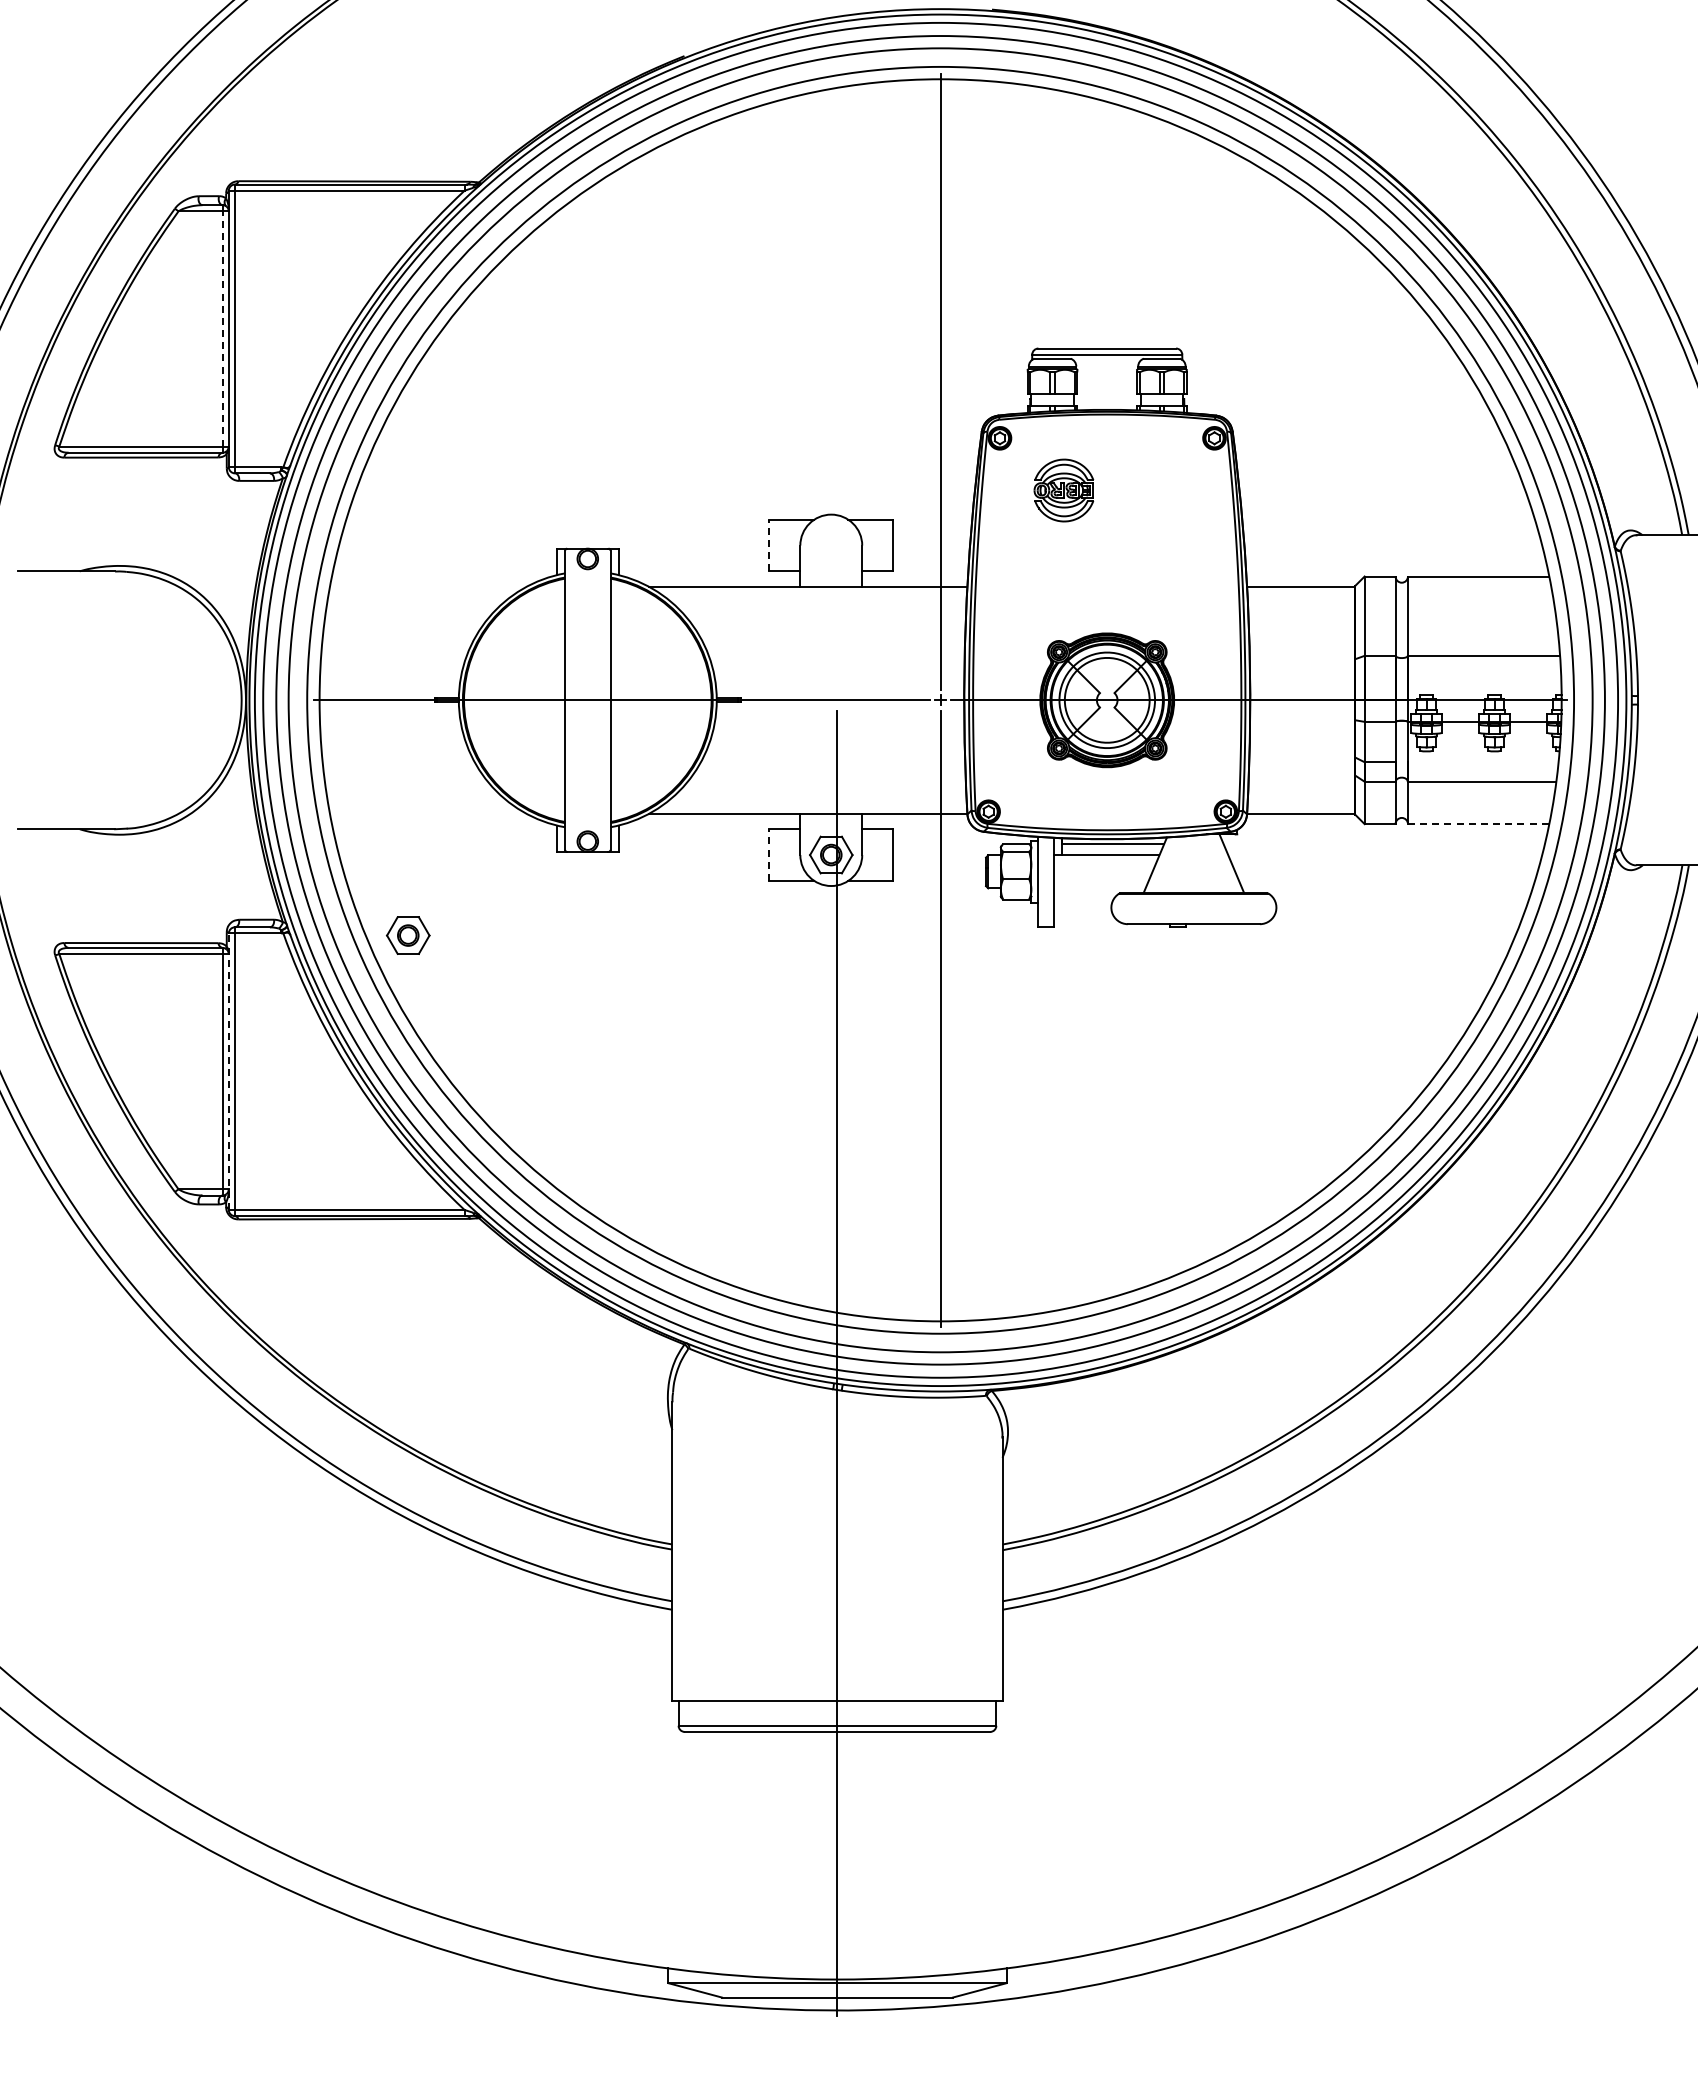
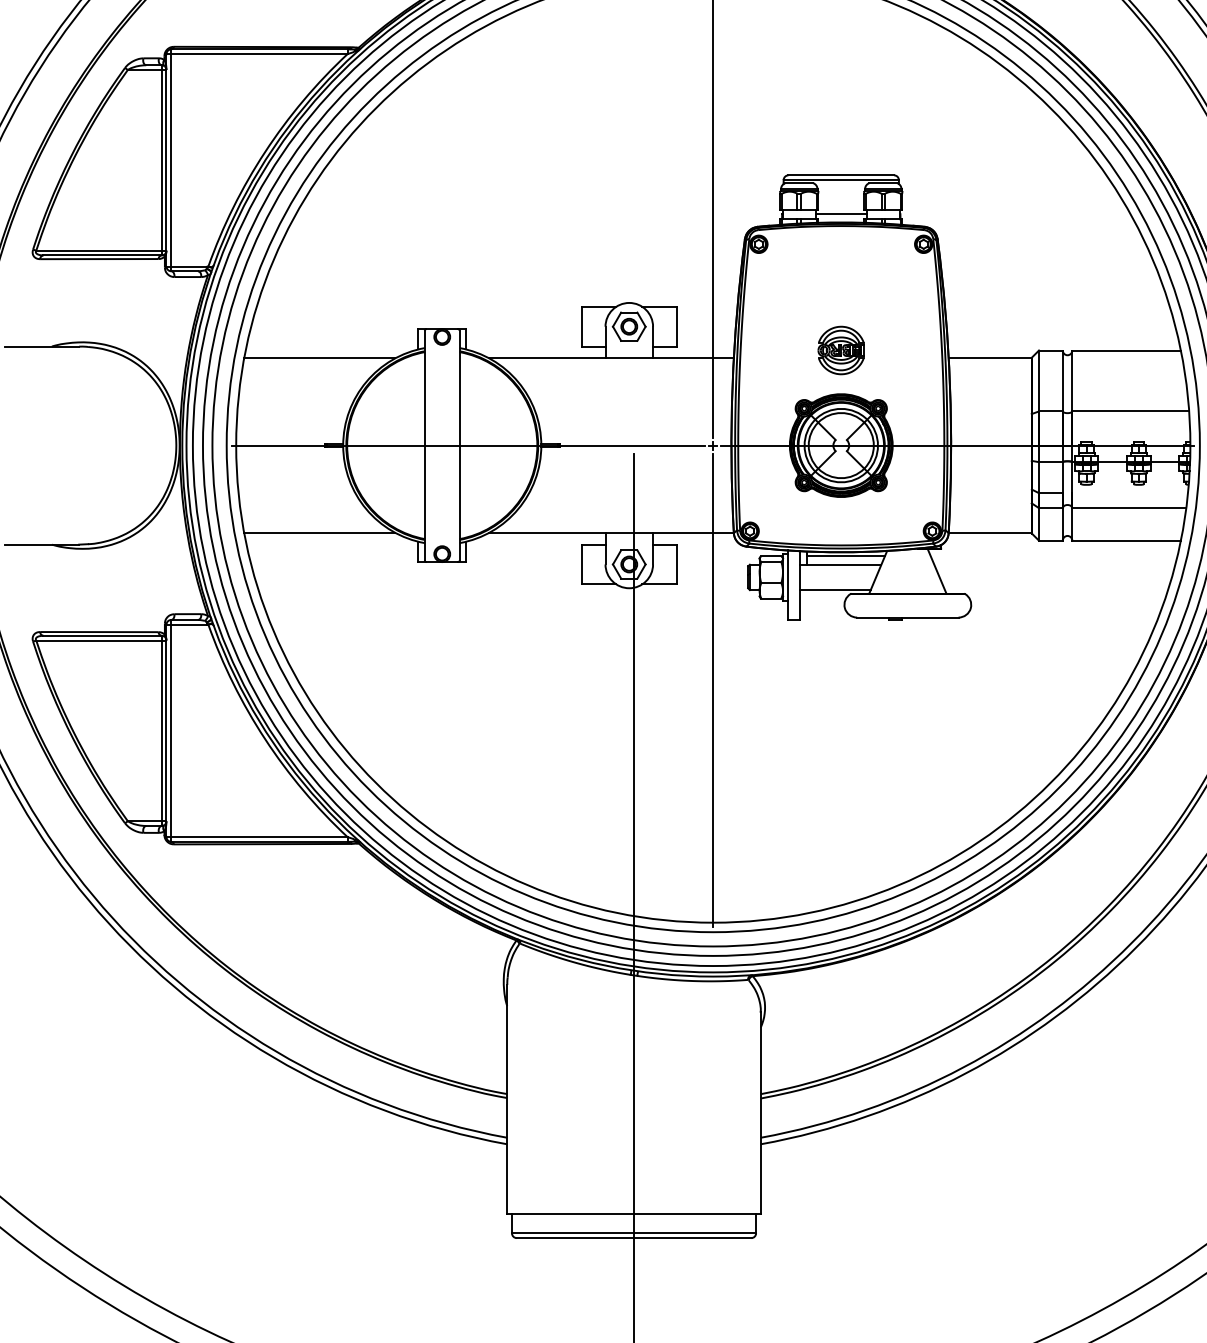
line: (222, 328) -> (161, 159), dashed -> solid
line: (1106, 399) -> (840, 214), added
part: (1063, 490) -> (840, 350), moved
line: (769, 545) -> (581, 326), dashed -> solid
line: (428, 586) -> (319, 358), added
line: (428, 813) -> (319, 532), added
line: (1478, 824) -> (1126, 540), dashed -> solid
line: (769, 855) -> (581, 564), dashed -> solid
line: (1099, 888) -> (835, 590), added
part: (408, 935) -> (629, 326), moved
line: (228, 1071) -> (166, 730), dashed -> solid

